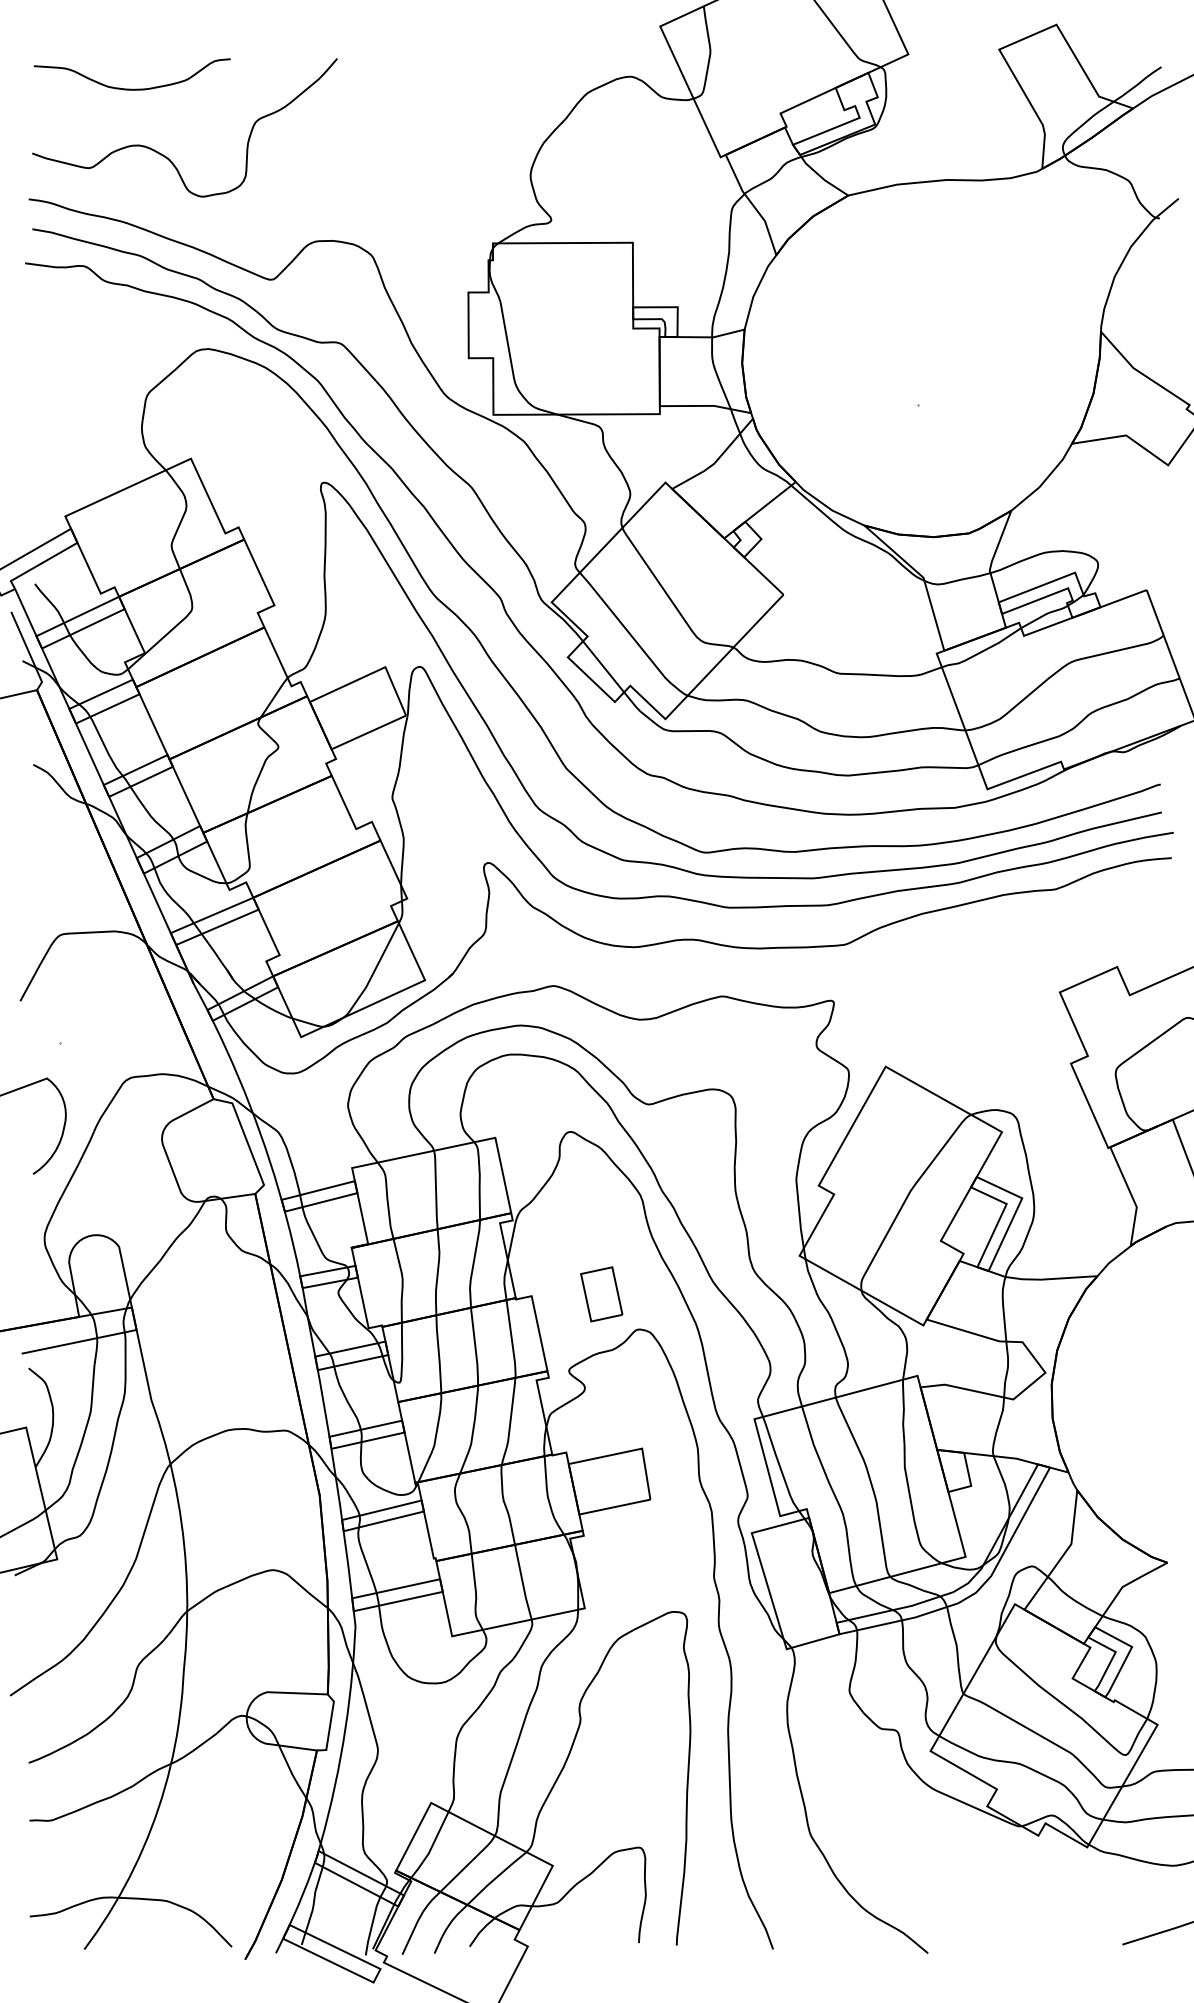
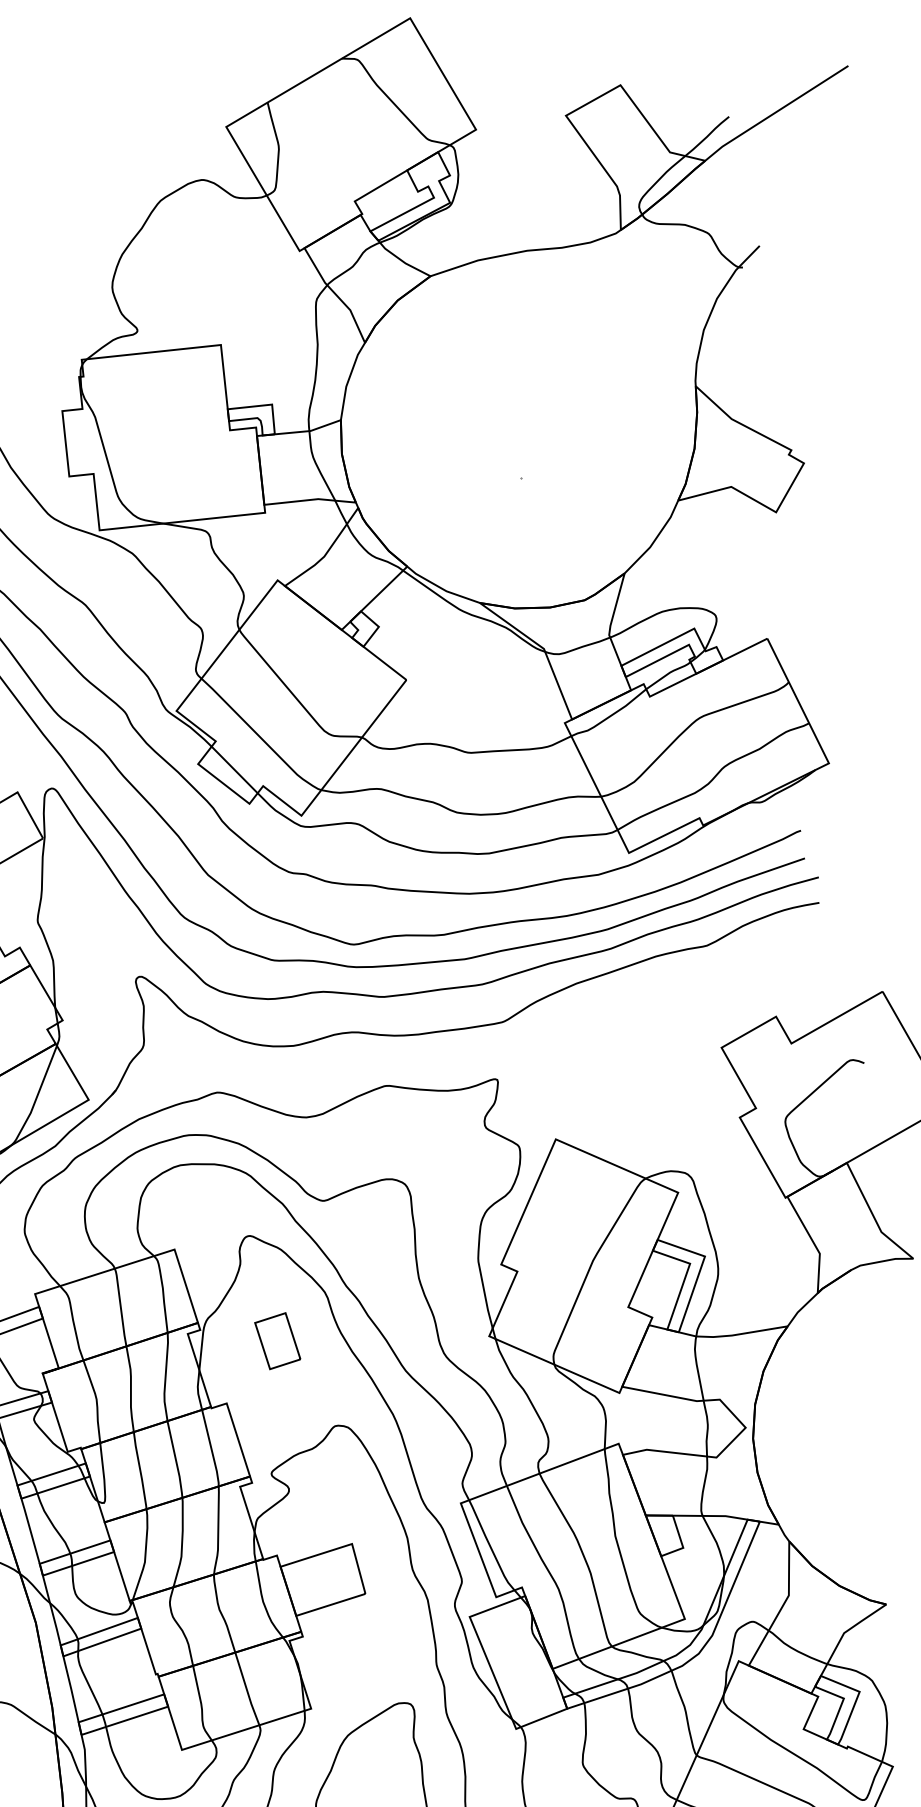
part: (601, 1294) -> (277, 1341), moved

